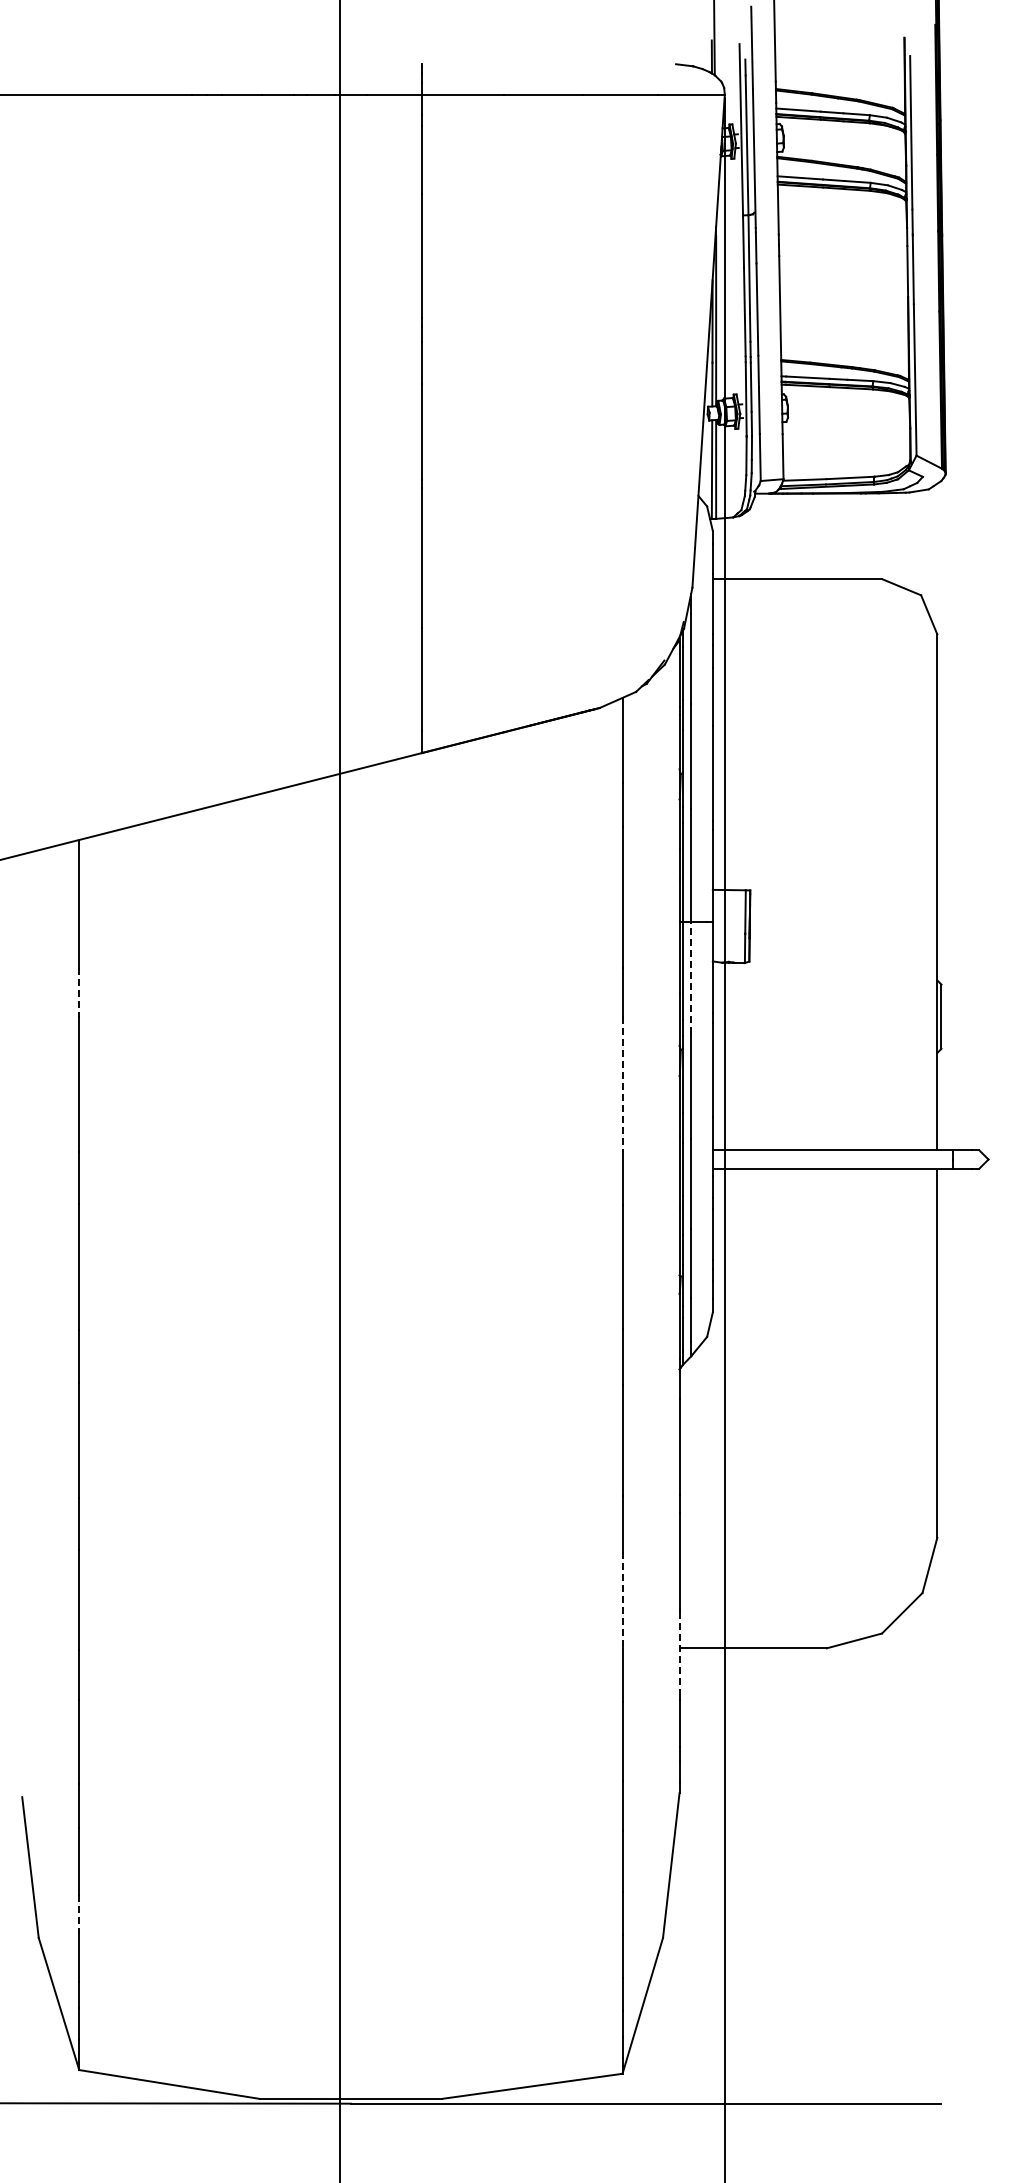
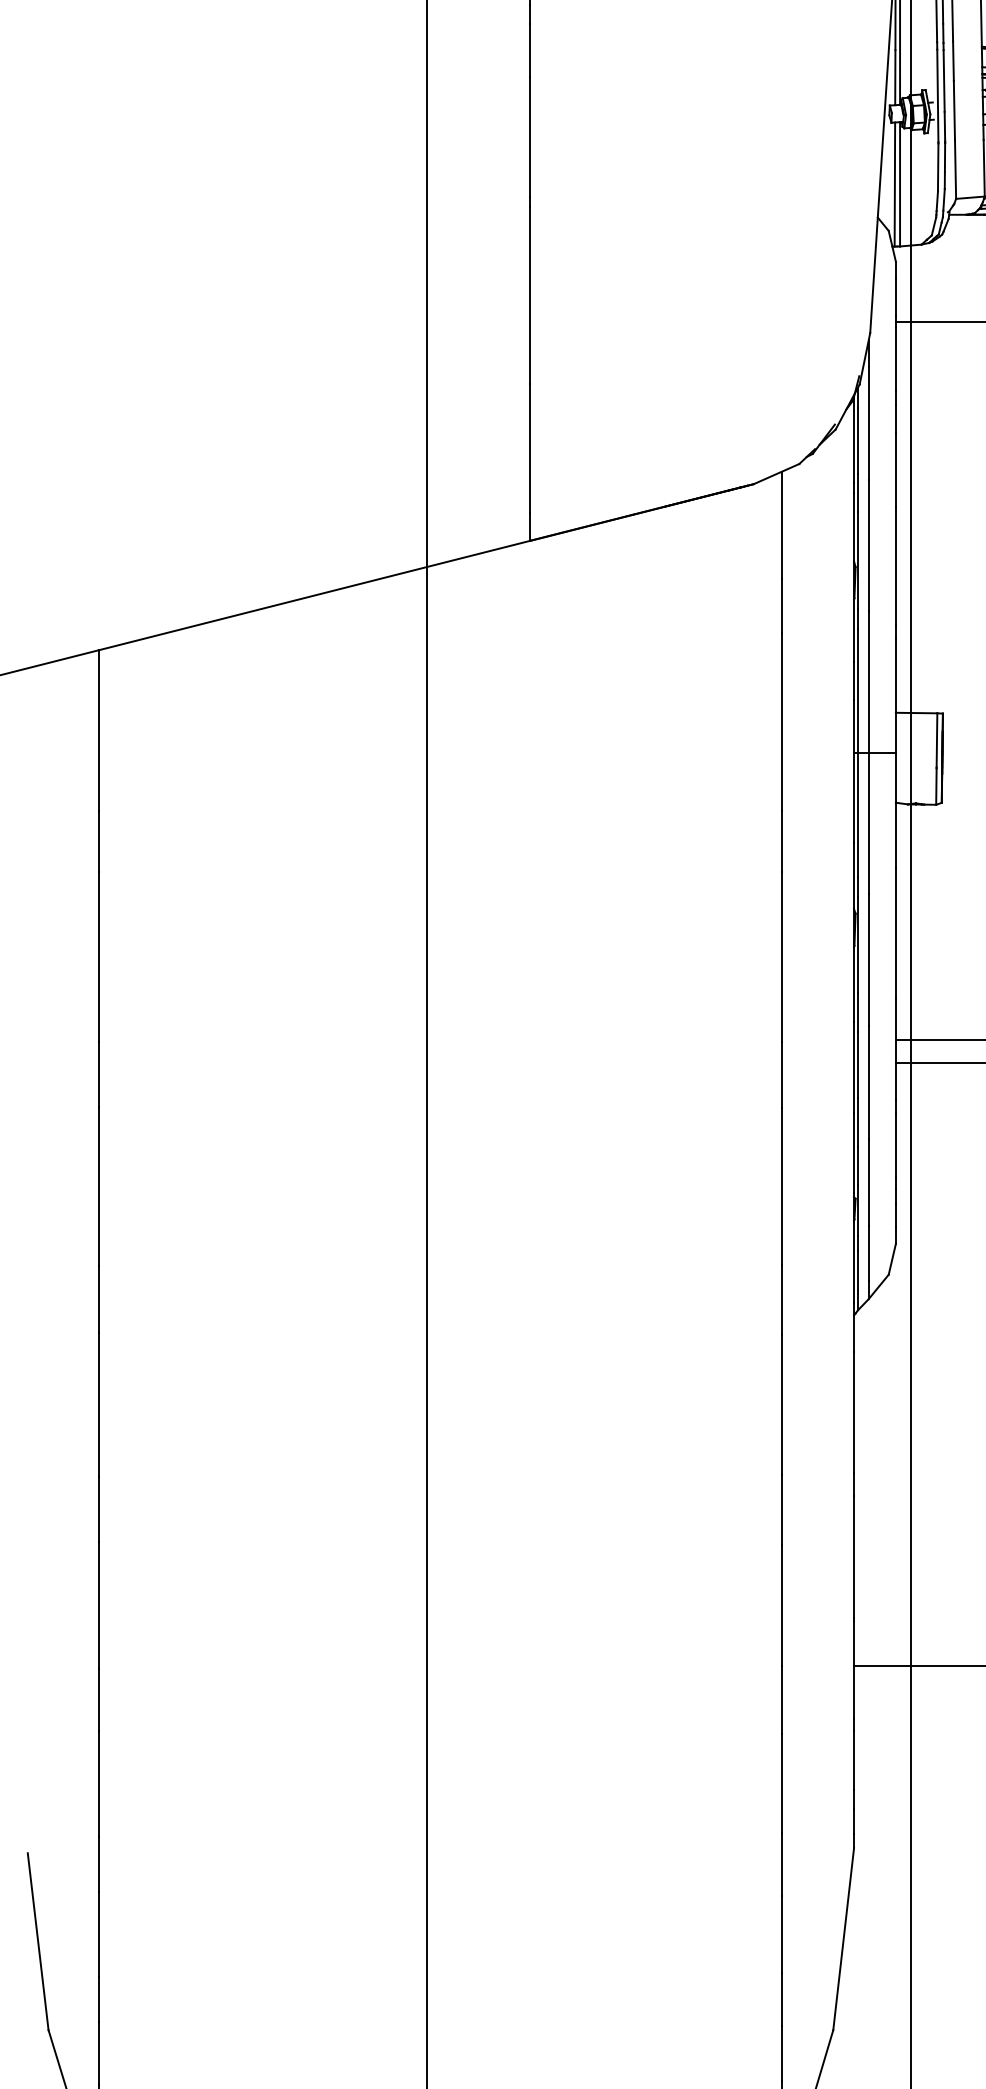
line: (691, 977) -> (869, 822), dashed -> solid
line: (79, 992) -> (99, 841), dashed -> solid
line: (622, 1084) -> (782, 957), dashed -> solid
line: (622, 1600) -> (782, 1606), dashed -> solid
line: (679, 1651) -> (853, 1670), dashed -> solid
line: (79, 1914) -> (99, 2000), dashed -> solid

